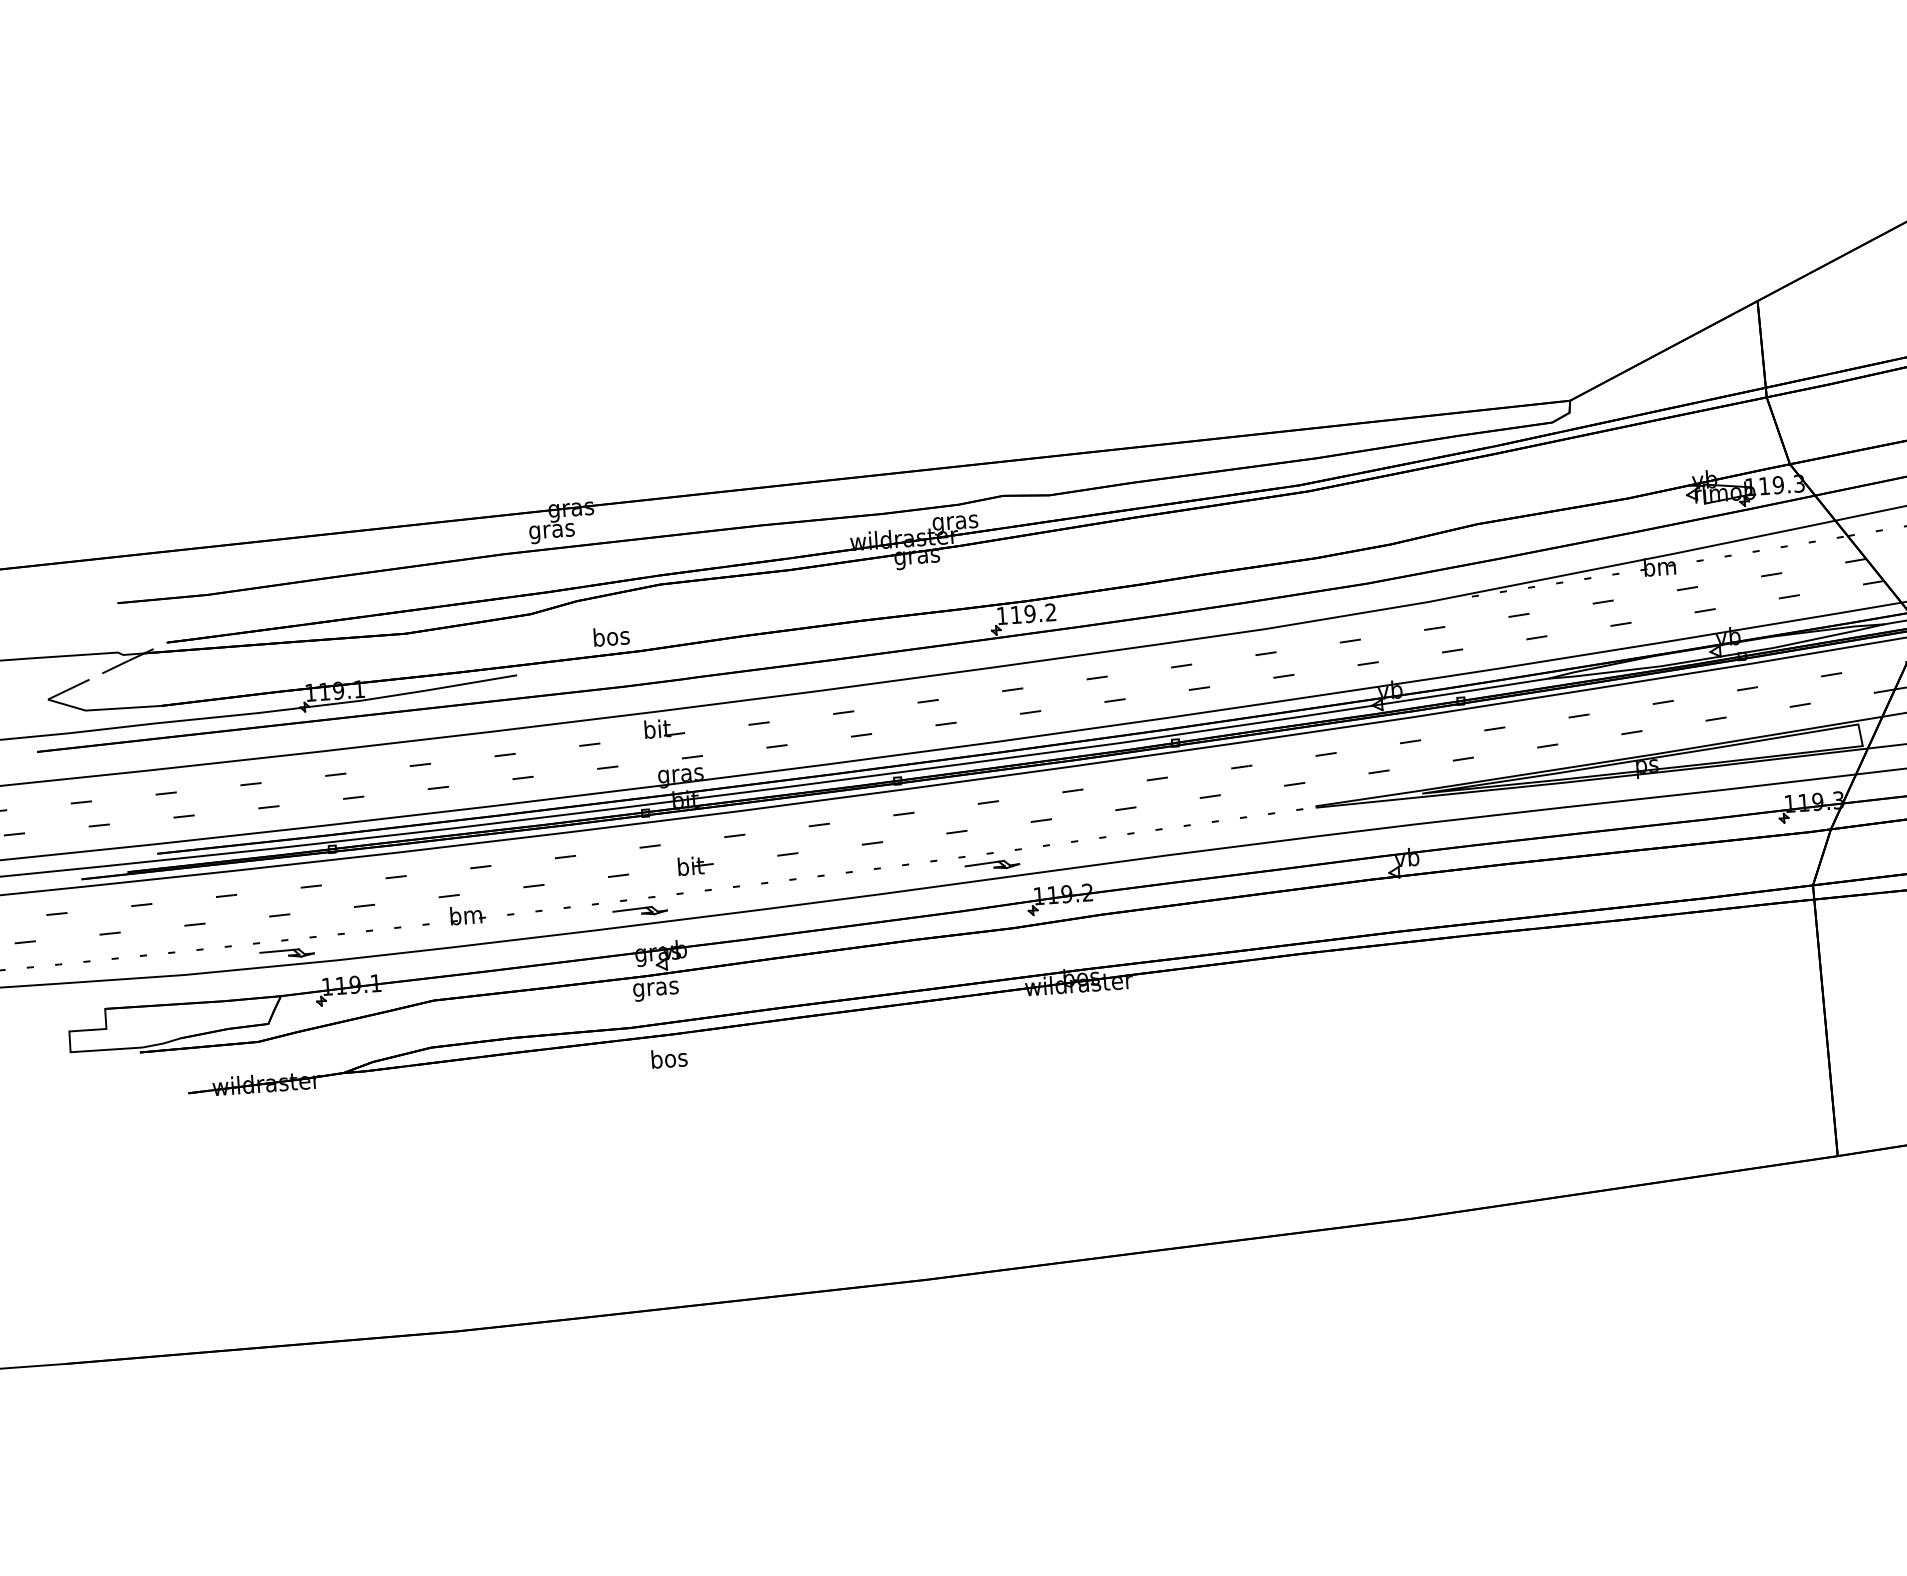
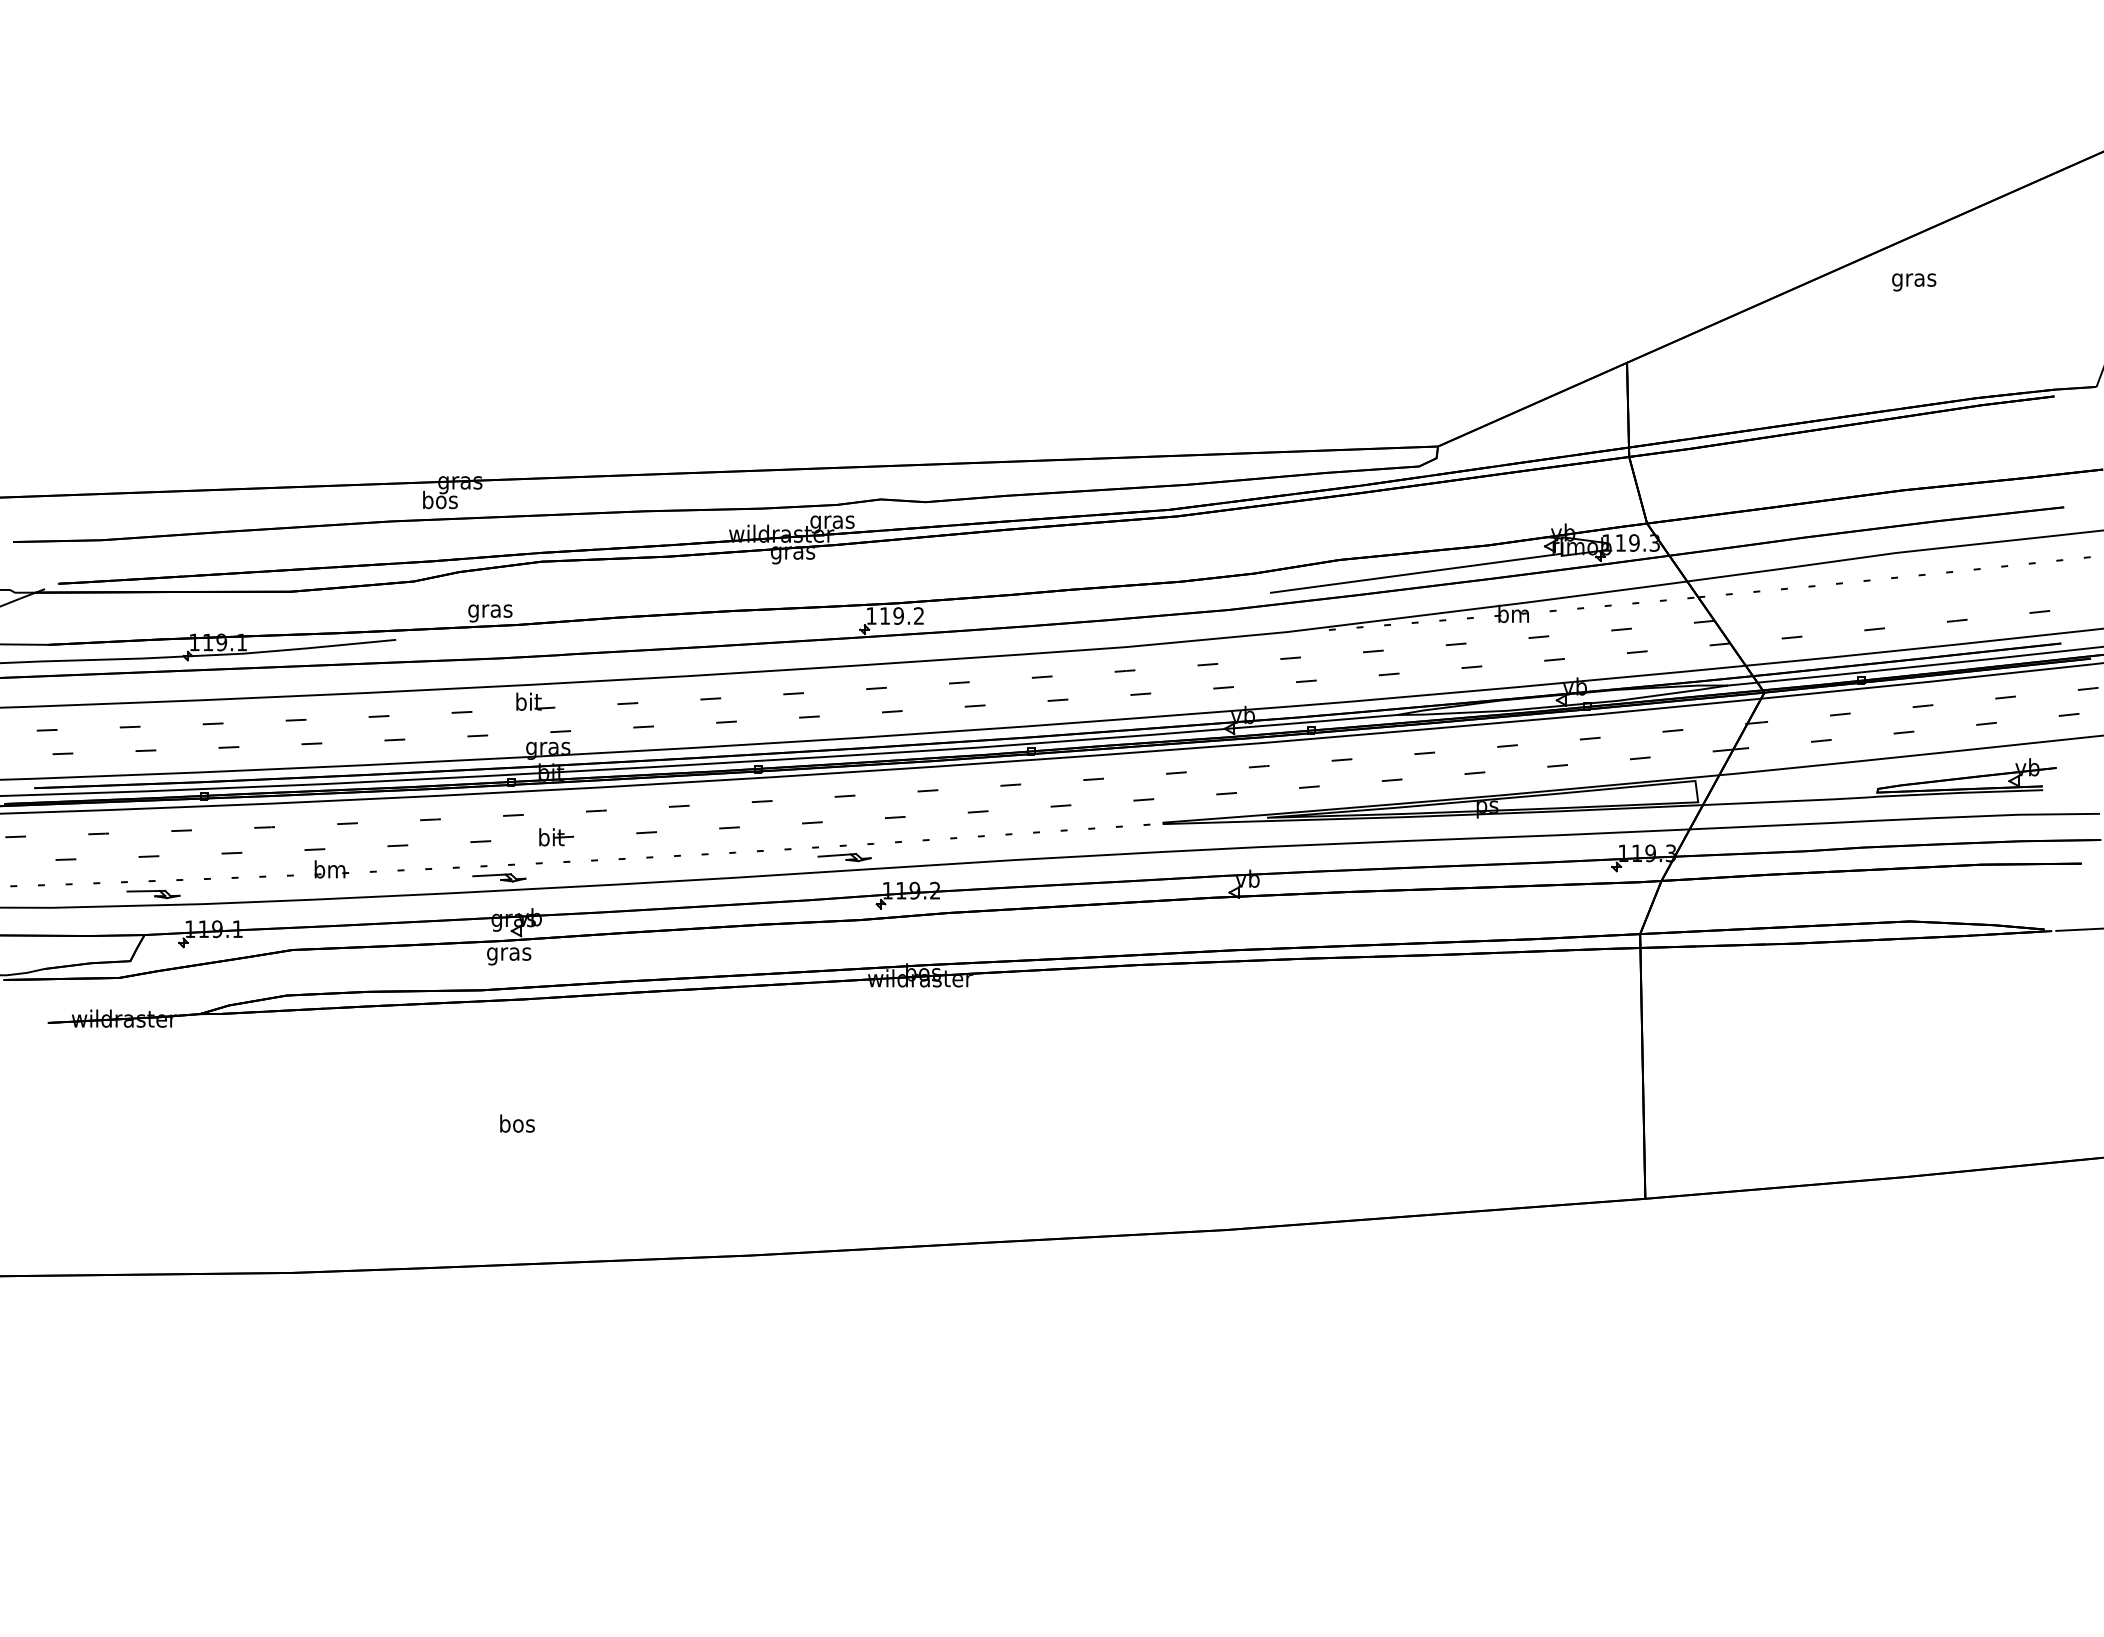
text: (552, 530) -> (440, 501), gras -> bos
line: (1556, 531) -> (1415, 572), added
text: (611, 638) -> (490, 610), bos -> gras
text: (669, 1058) -> (517, 1123), moved

